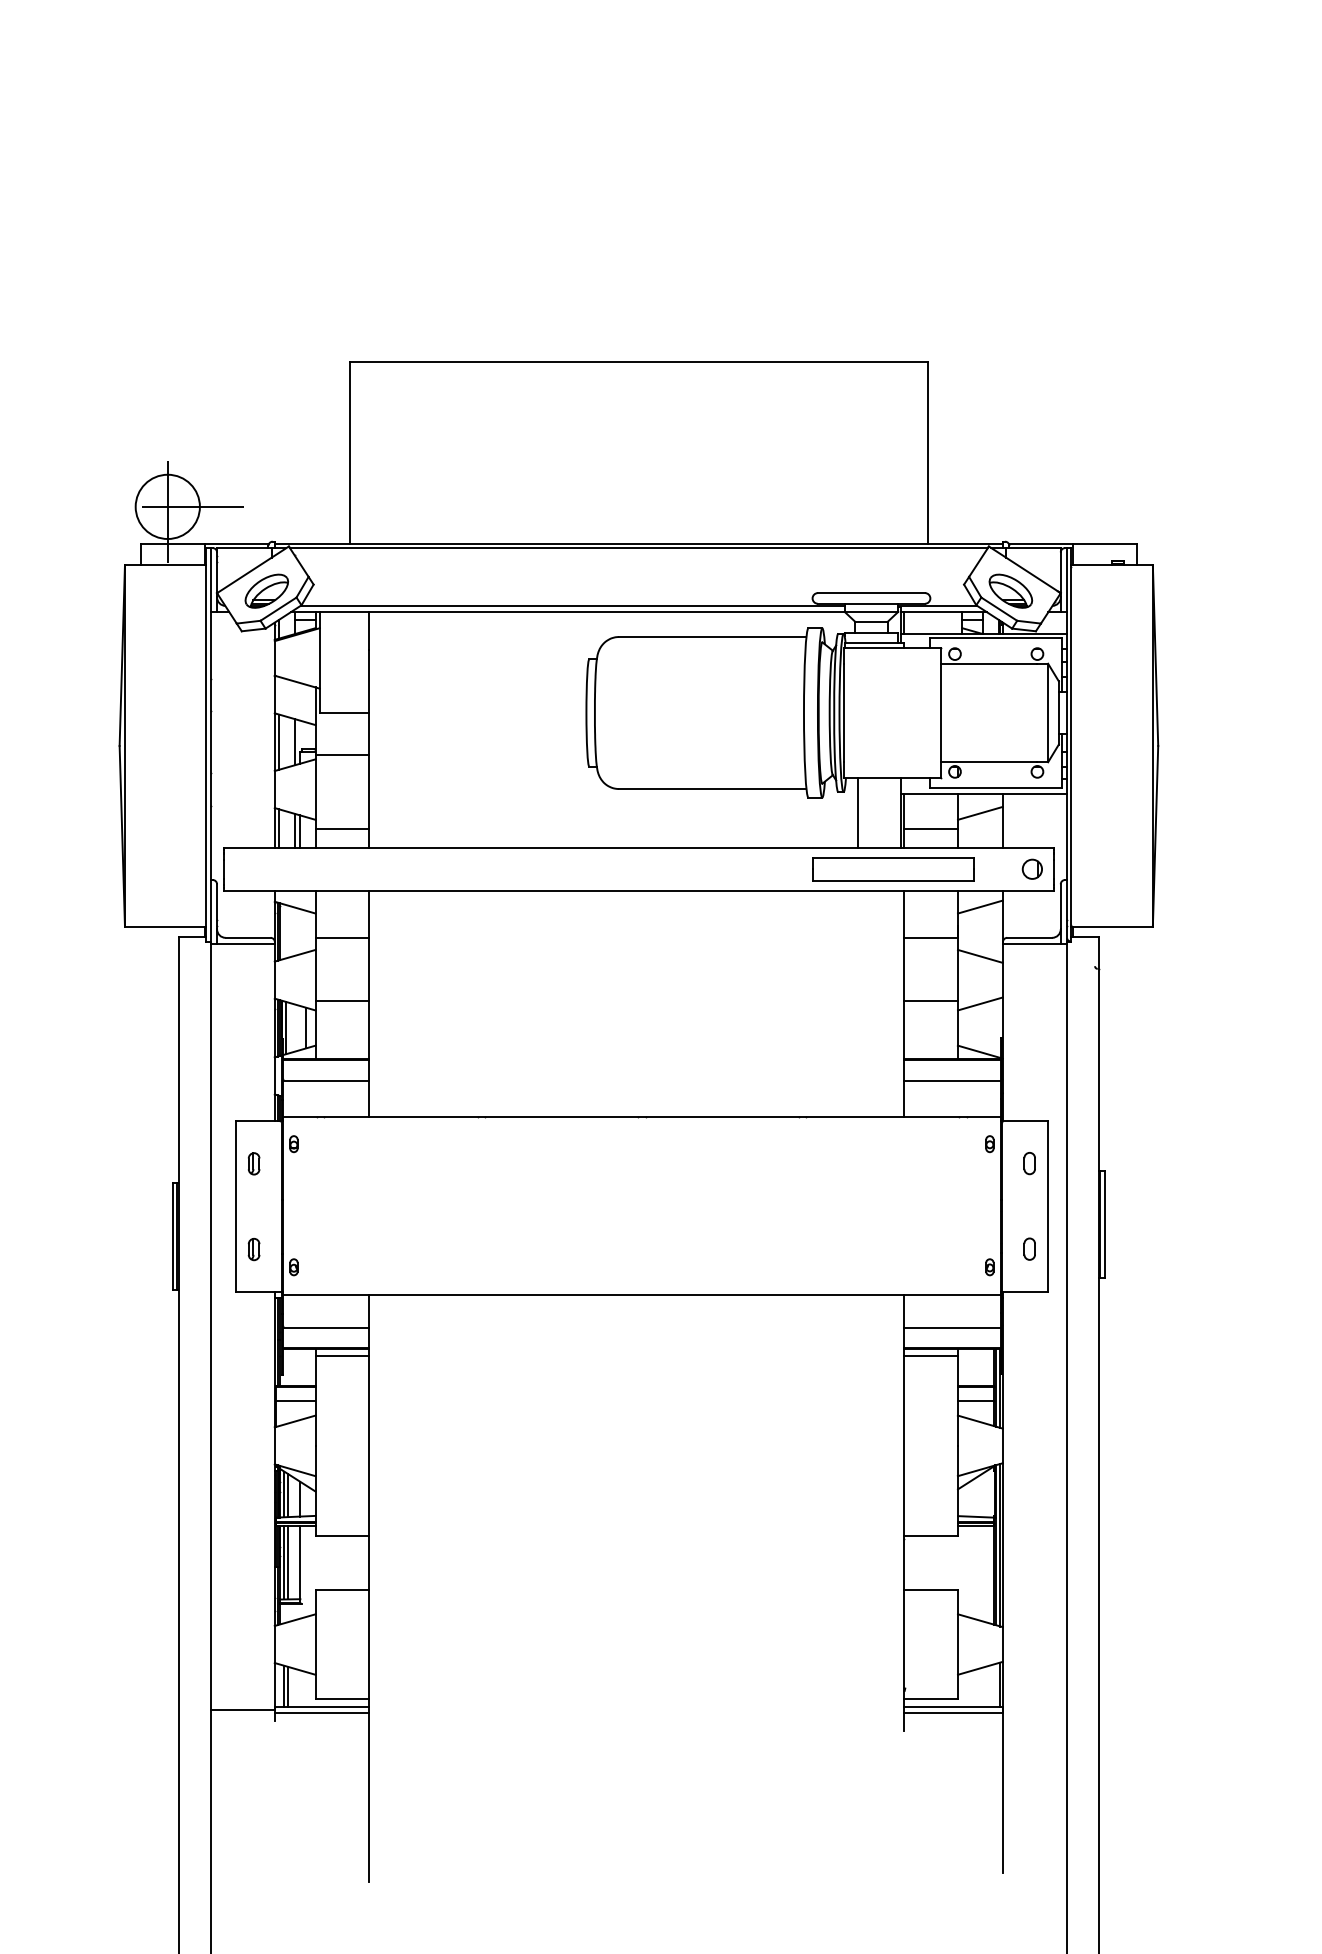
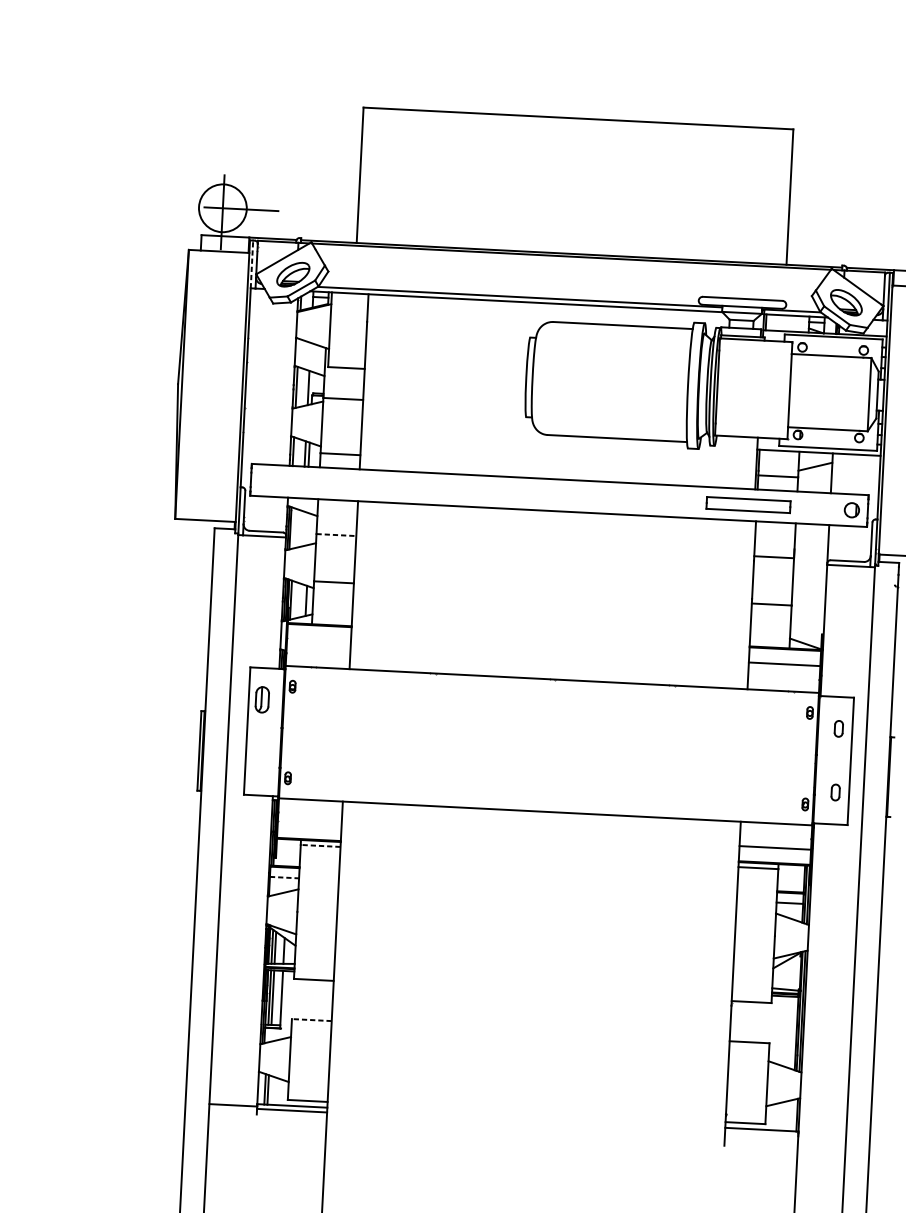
line: (210, 579) -> (251, 263), solid -> dashed
line: (858, 812) -> (724, 461), removed
part: (893, 869) -> (748, 505), size x0.7
line: (979, 906) -> (811, 535), removed
line: (342, 937) -> (336, 534), solid -> dashed
line: (979, 955) -> (809, 572), removed
line: (979, 1003) -> (807, 608), removed
line: (326, 1080) -> (319, 640), removed
part: (253, 1163) -> (261, 699), size x1.6
line: (1104, 1224) -> (892, 777), removed
part: (253, 1249) -> (258, 763), removed
line: (326, 1327) -> (309, 824), removed
line: (342, 1355) -> (320, 845), solid -> dashed
line: (295, 1400) -> (284, 877), solid -> dashed
line: (342, 1590) -> (311, 1020), solid -> dashed
line: (953, 1713) -> (761, 1134), removed

